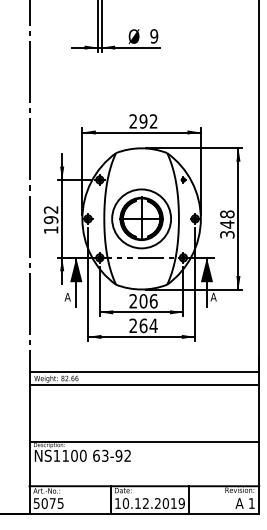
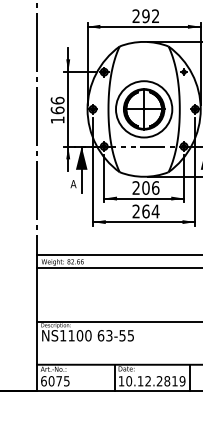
text: (50, 214) -> (57, 105), 192 -> 166
text: (122, 455) -> (125, 335), 63-92 -> 63-55
text: (36, 503) -> (43, 381), 5075 -> 6075
text: (165, 503) -> (166, 381), 10.12.2019 -> 10.12.2819

